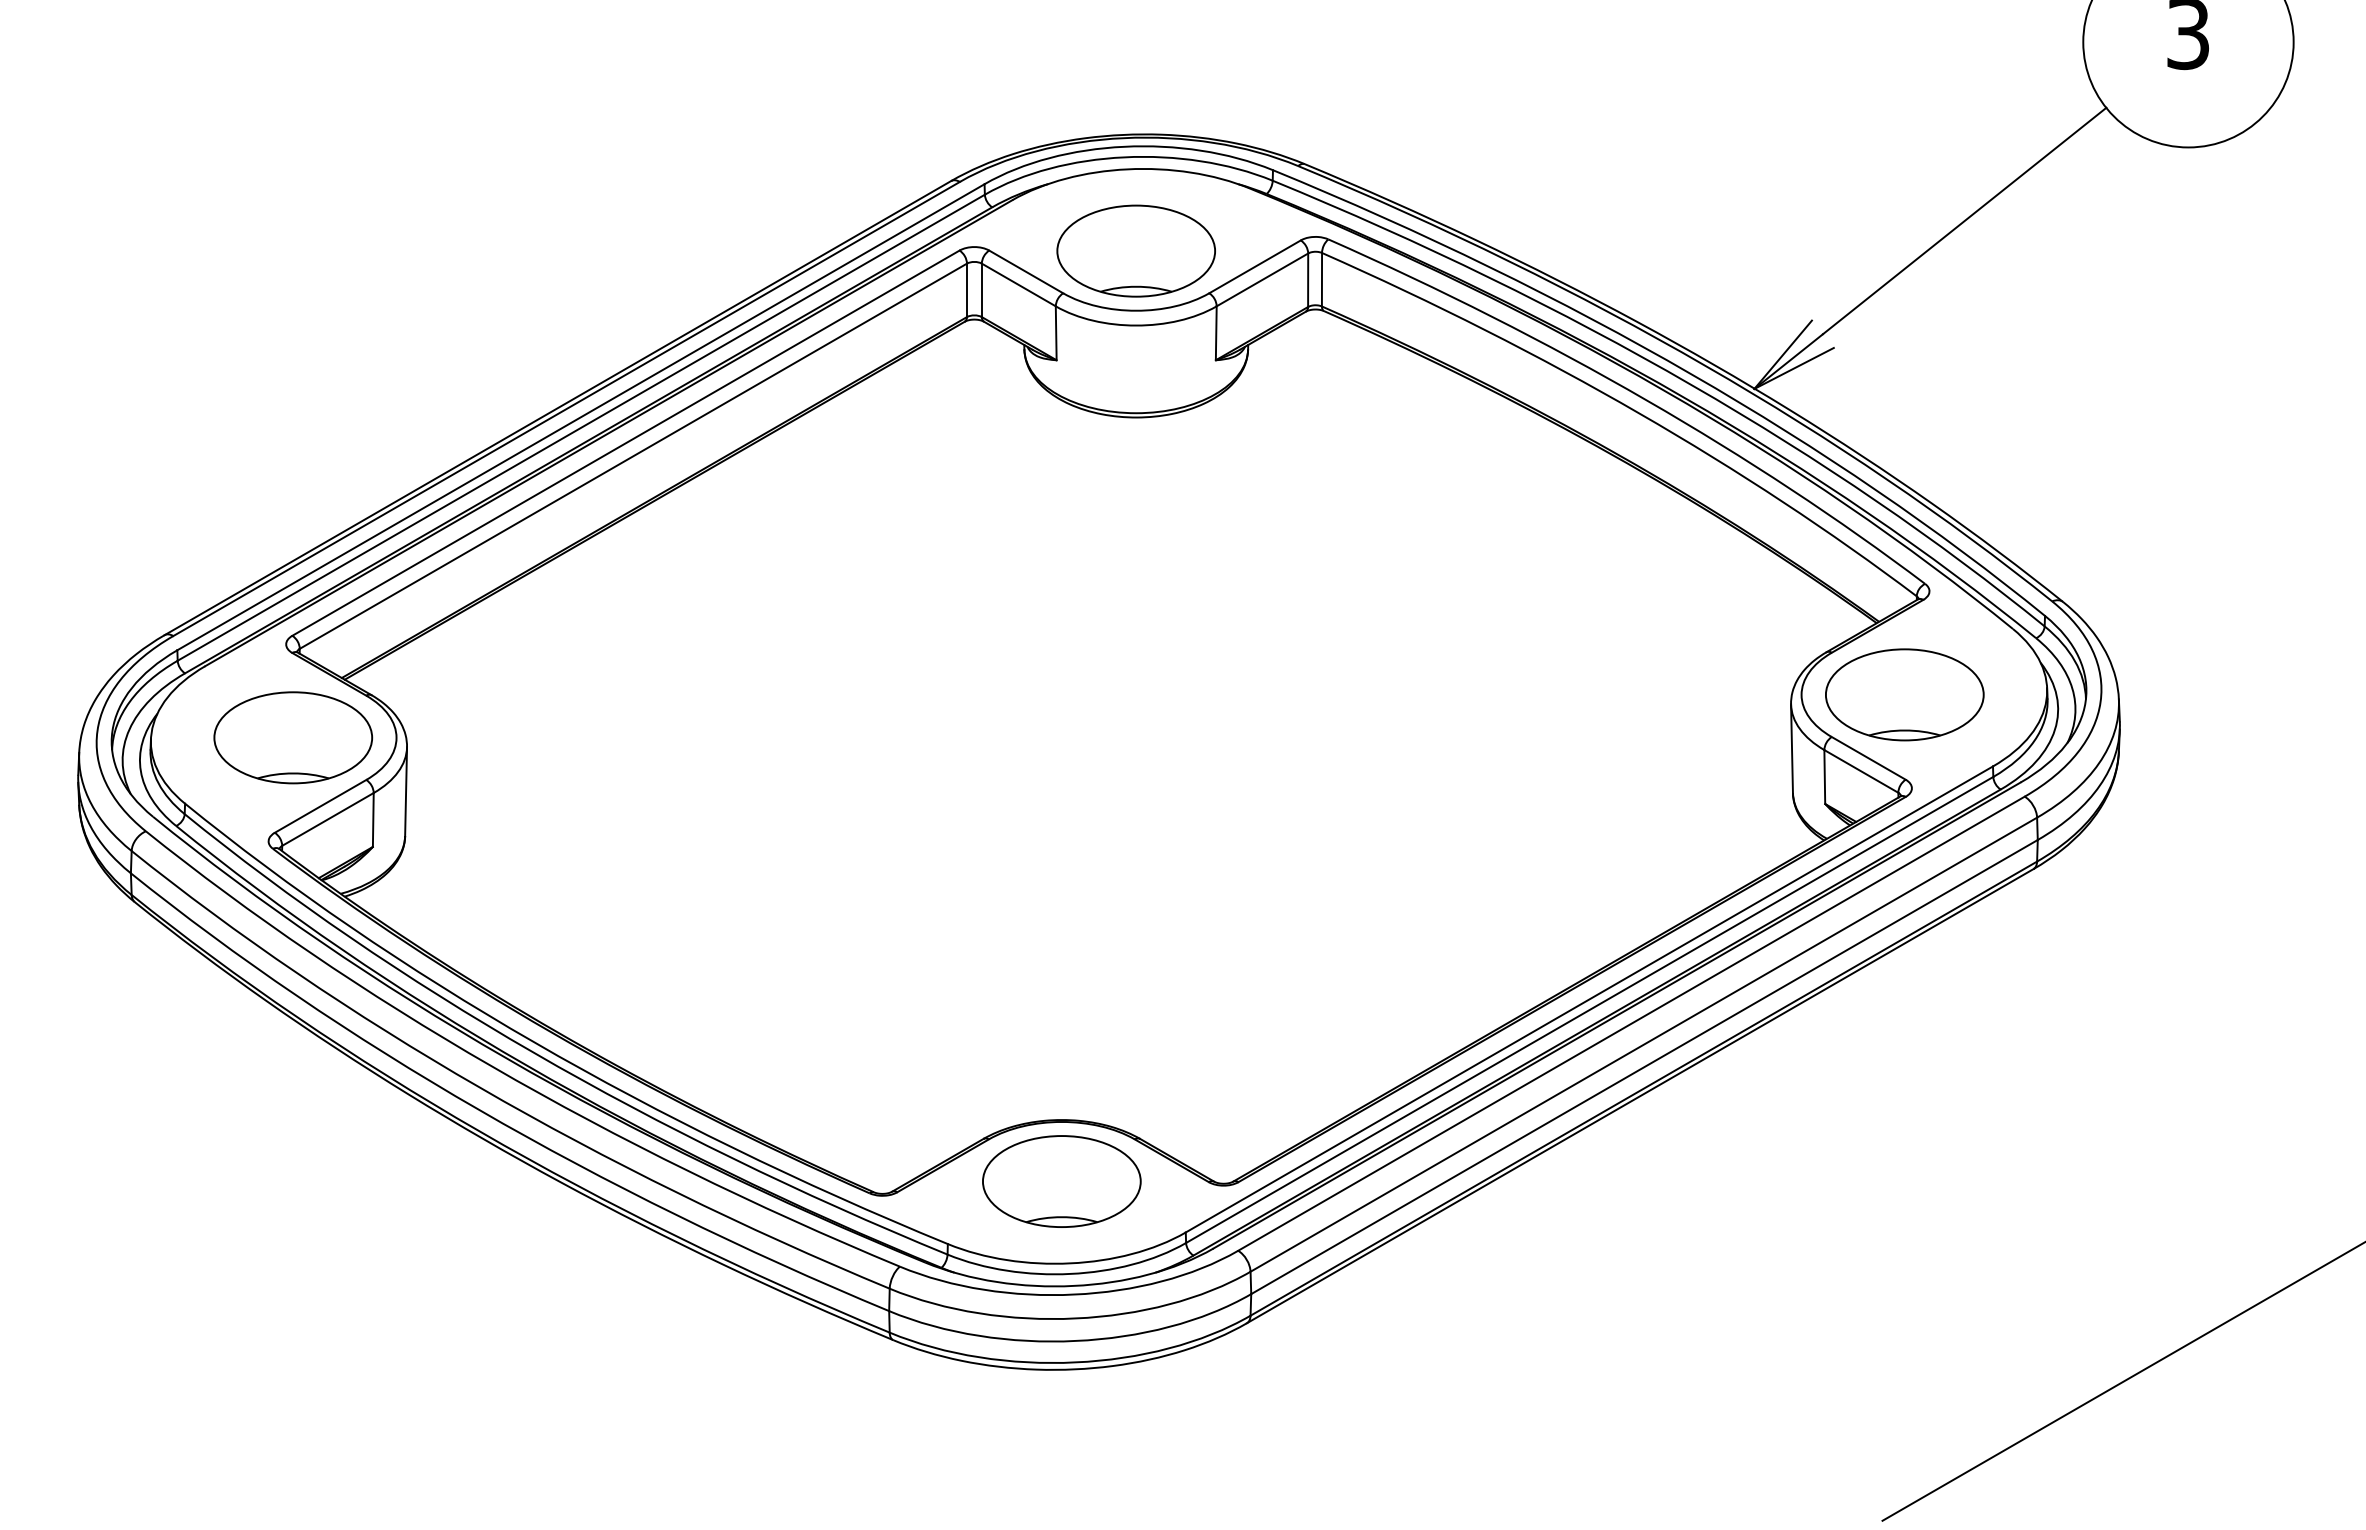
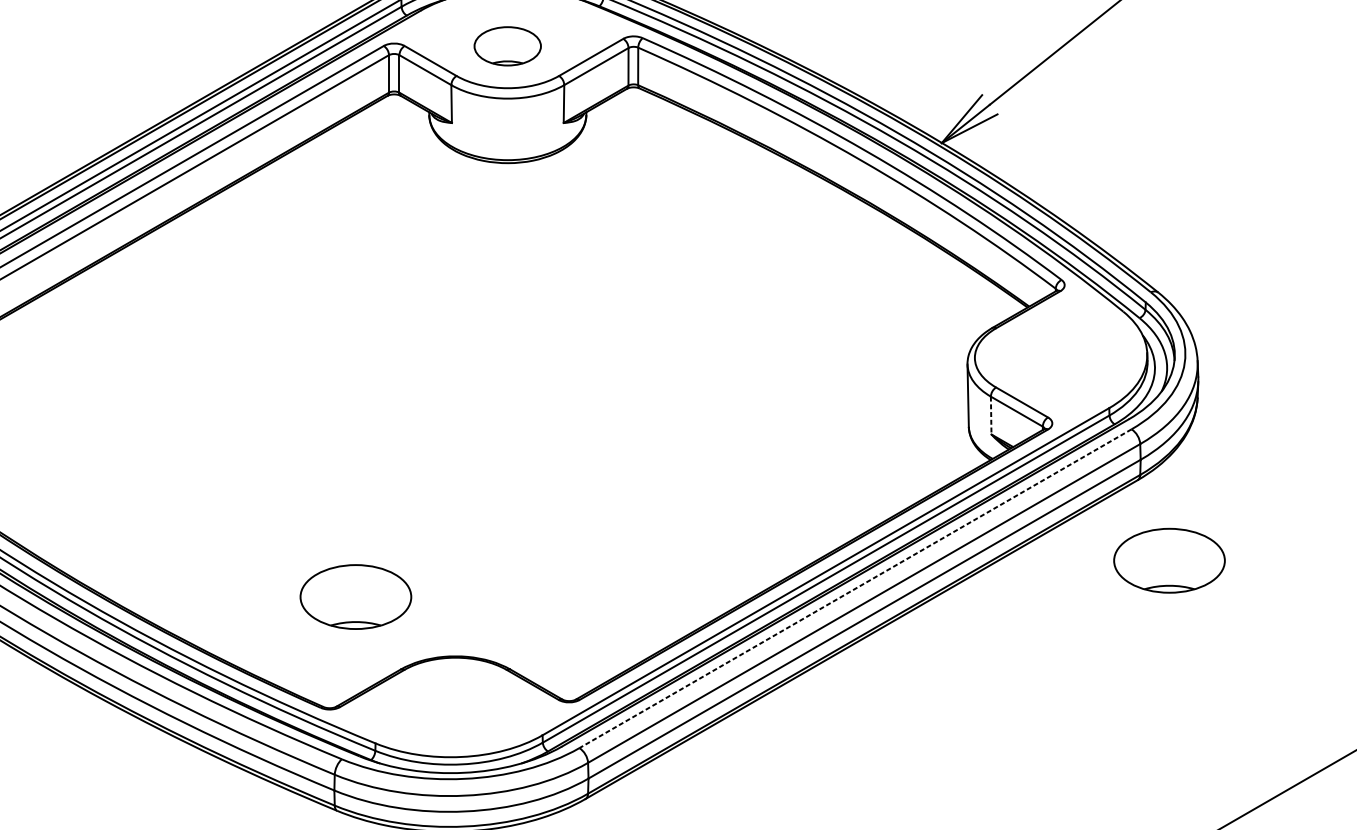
part: (1135, 250) -> (507, 45), size x0.6
part: (1904, 694) -> (1169, 560), moved
line: (1824, 777) -> (990, 415), solid -> dashed
line: (1631, 1023) -> (855, 588), solid -> dashed
part: (1061, 1181) -> (355, 597), moved

